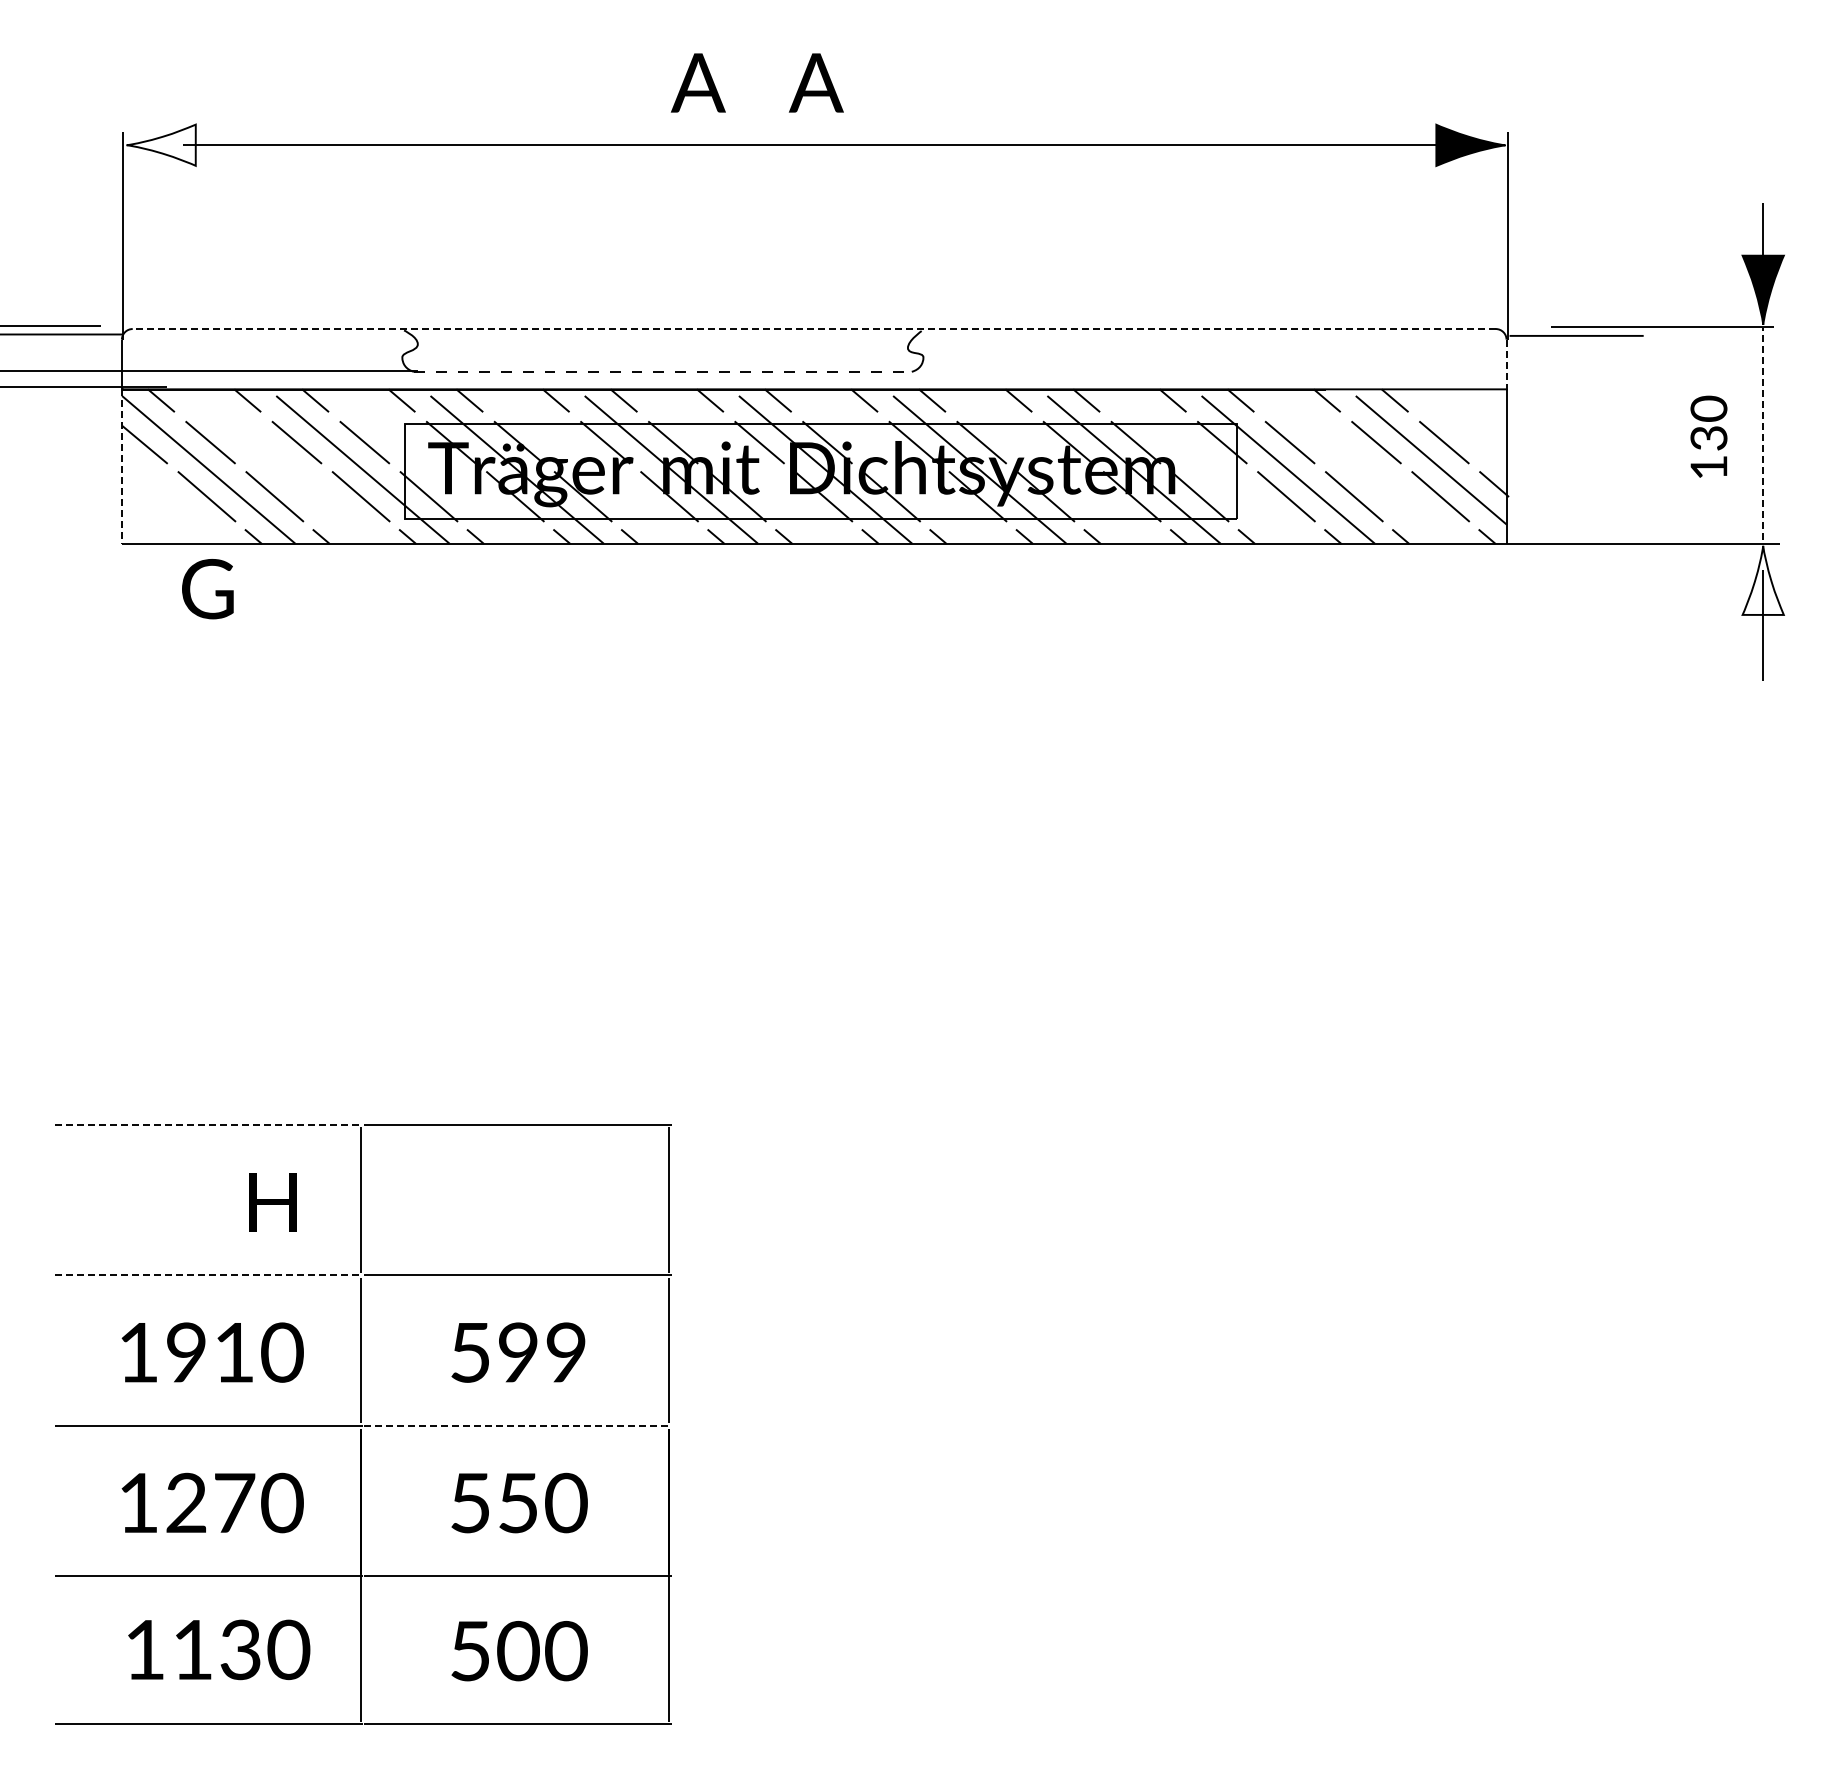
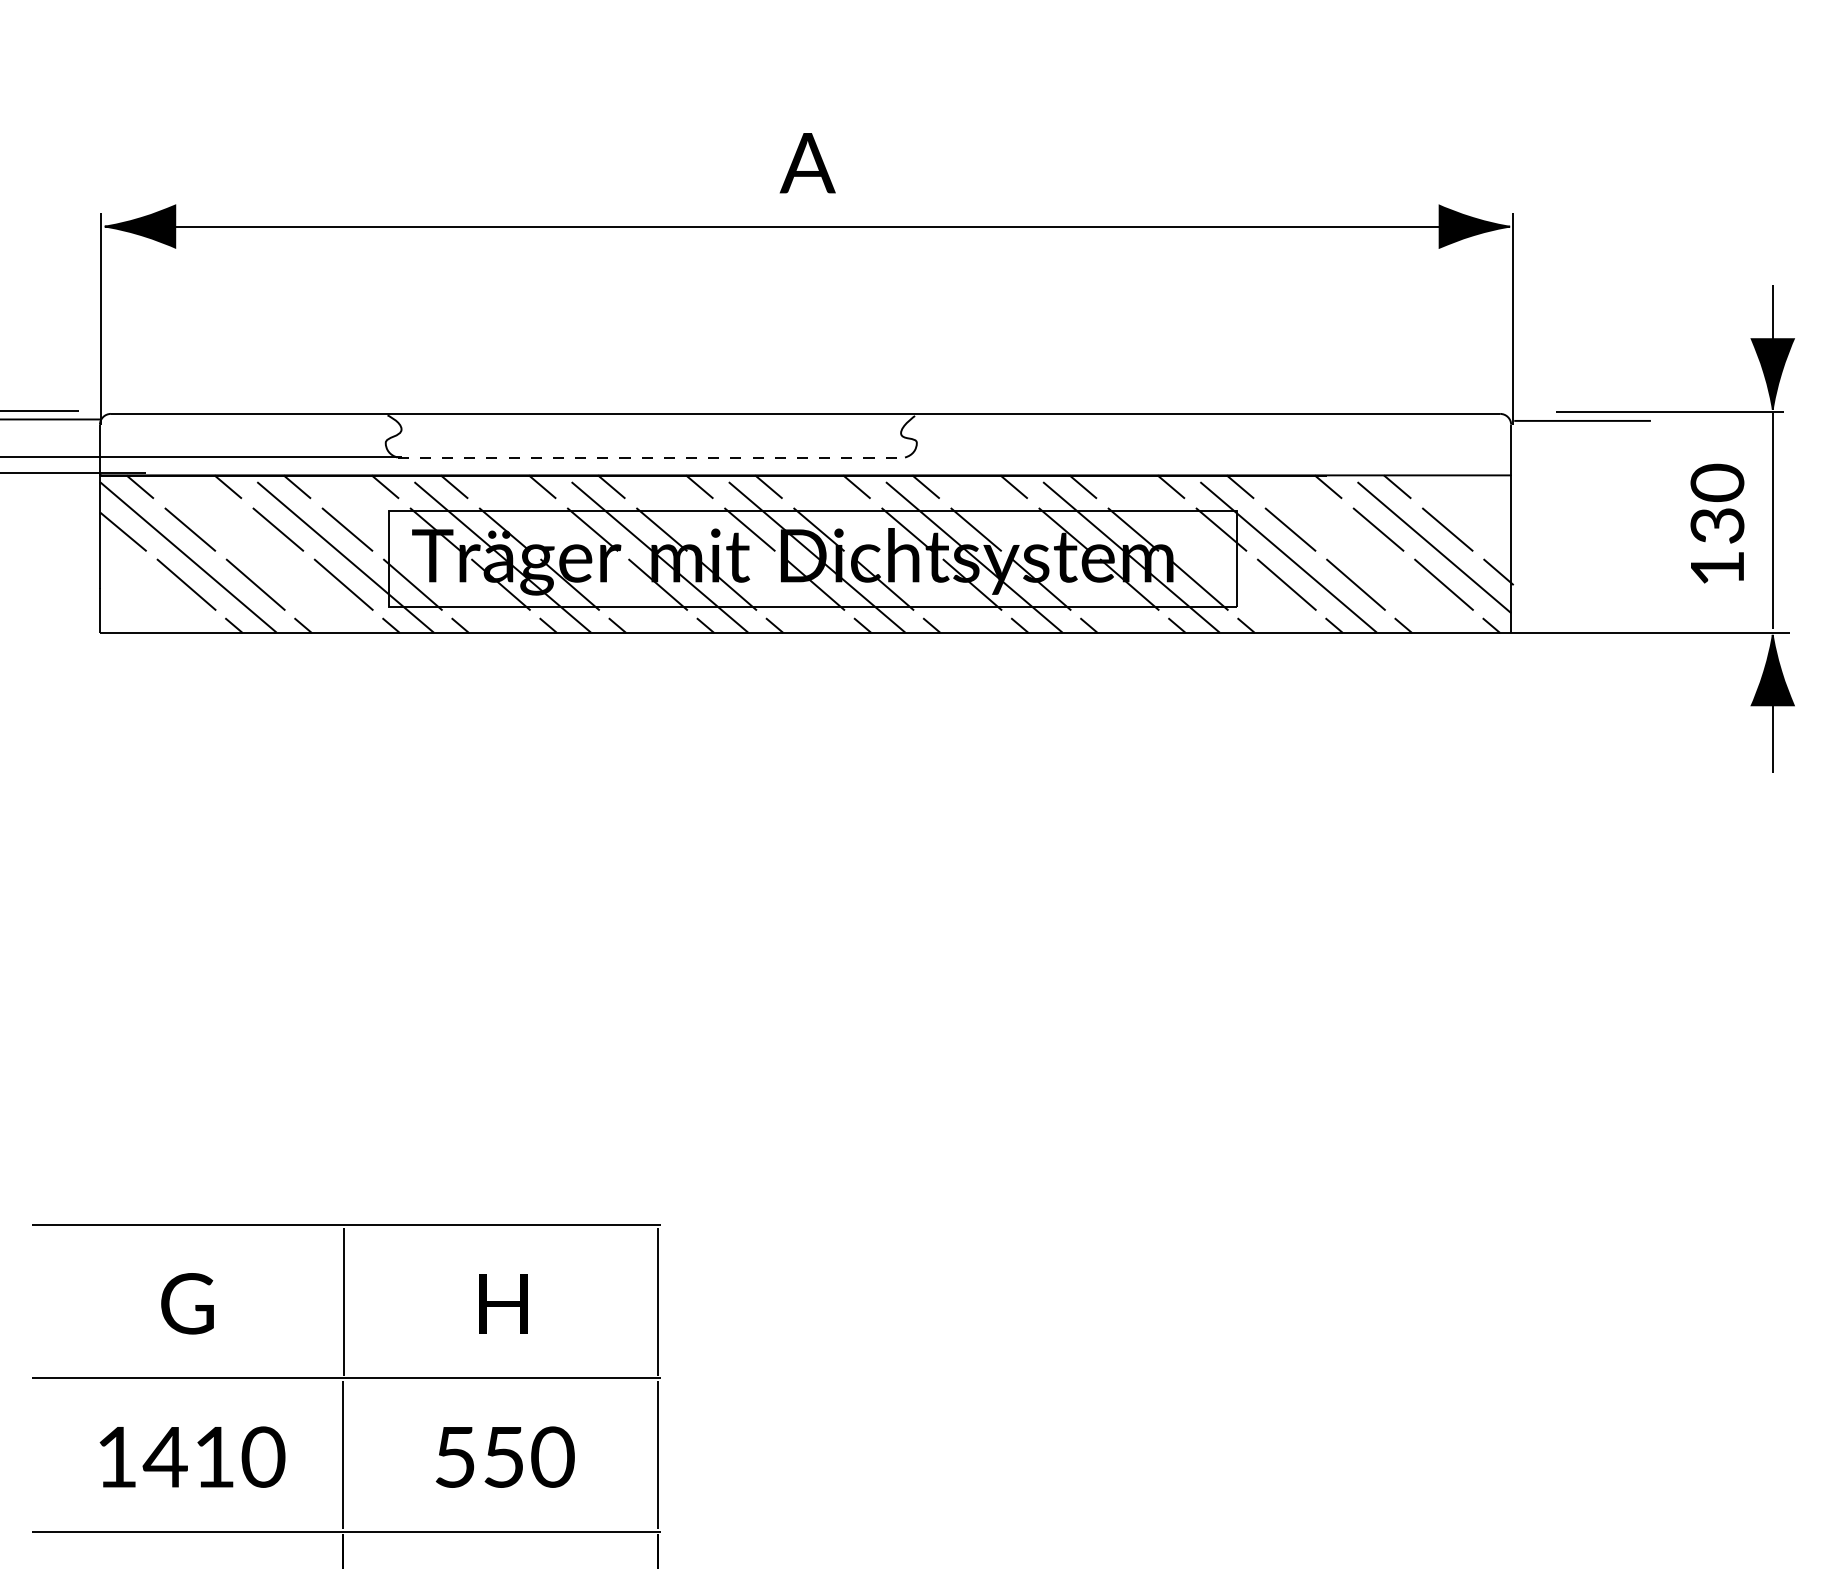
part: (698, 82) -> (687, 162), removed
fill: (160, 144) -> (139, 225), added
line: (814, 329) -> (805, 414), dashed -> solid
line: (1506, 365) -> (1511, 451), dashed -> solid
line: (1763, 433) -> (1773, 520), dashed -> solid
part: (1708, 436) -> (1716, 523), size x1.43
line: (122, 466) -> (100, 554), dashed -> solid
fill: (1762, 579) -> (1772, 669), added
text: (207, 589) -> (187, 1304), moved
line: (209, 1124) -> (189, 1224), dashed -> solid
text: (272, 1202) -> (503, 1304), moved
line: (209, 1275) -> (189, 1378), dashed -> solid
text: (185, 1352) -> (164, 1457), 1910 -> 1410
text: (543, 1352) -> (529, 1457), 599 -> 550
line: (518, 1425) -> (504, 1531), dashed -> solid

